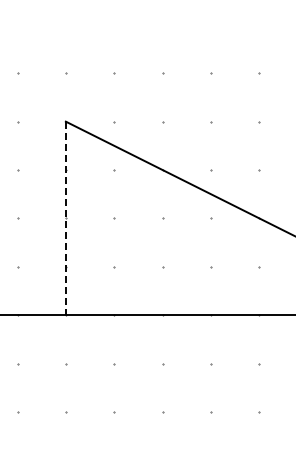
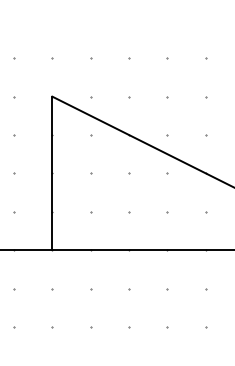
line: (65, 218) -> (52, 173), dashed -> solid

